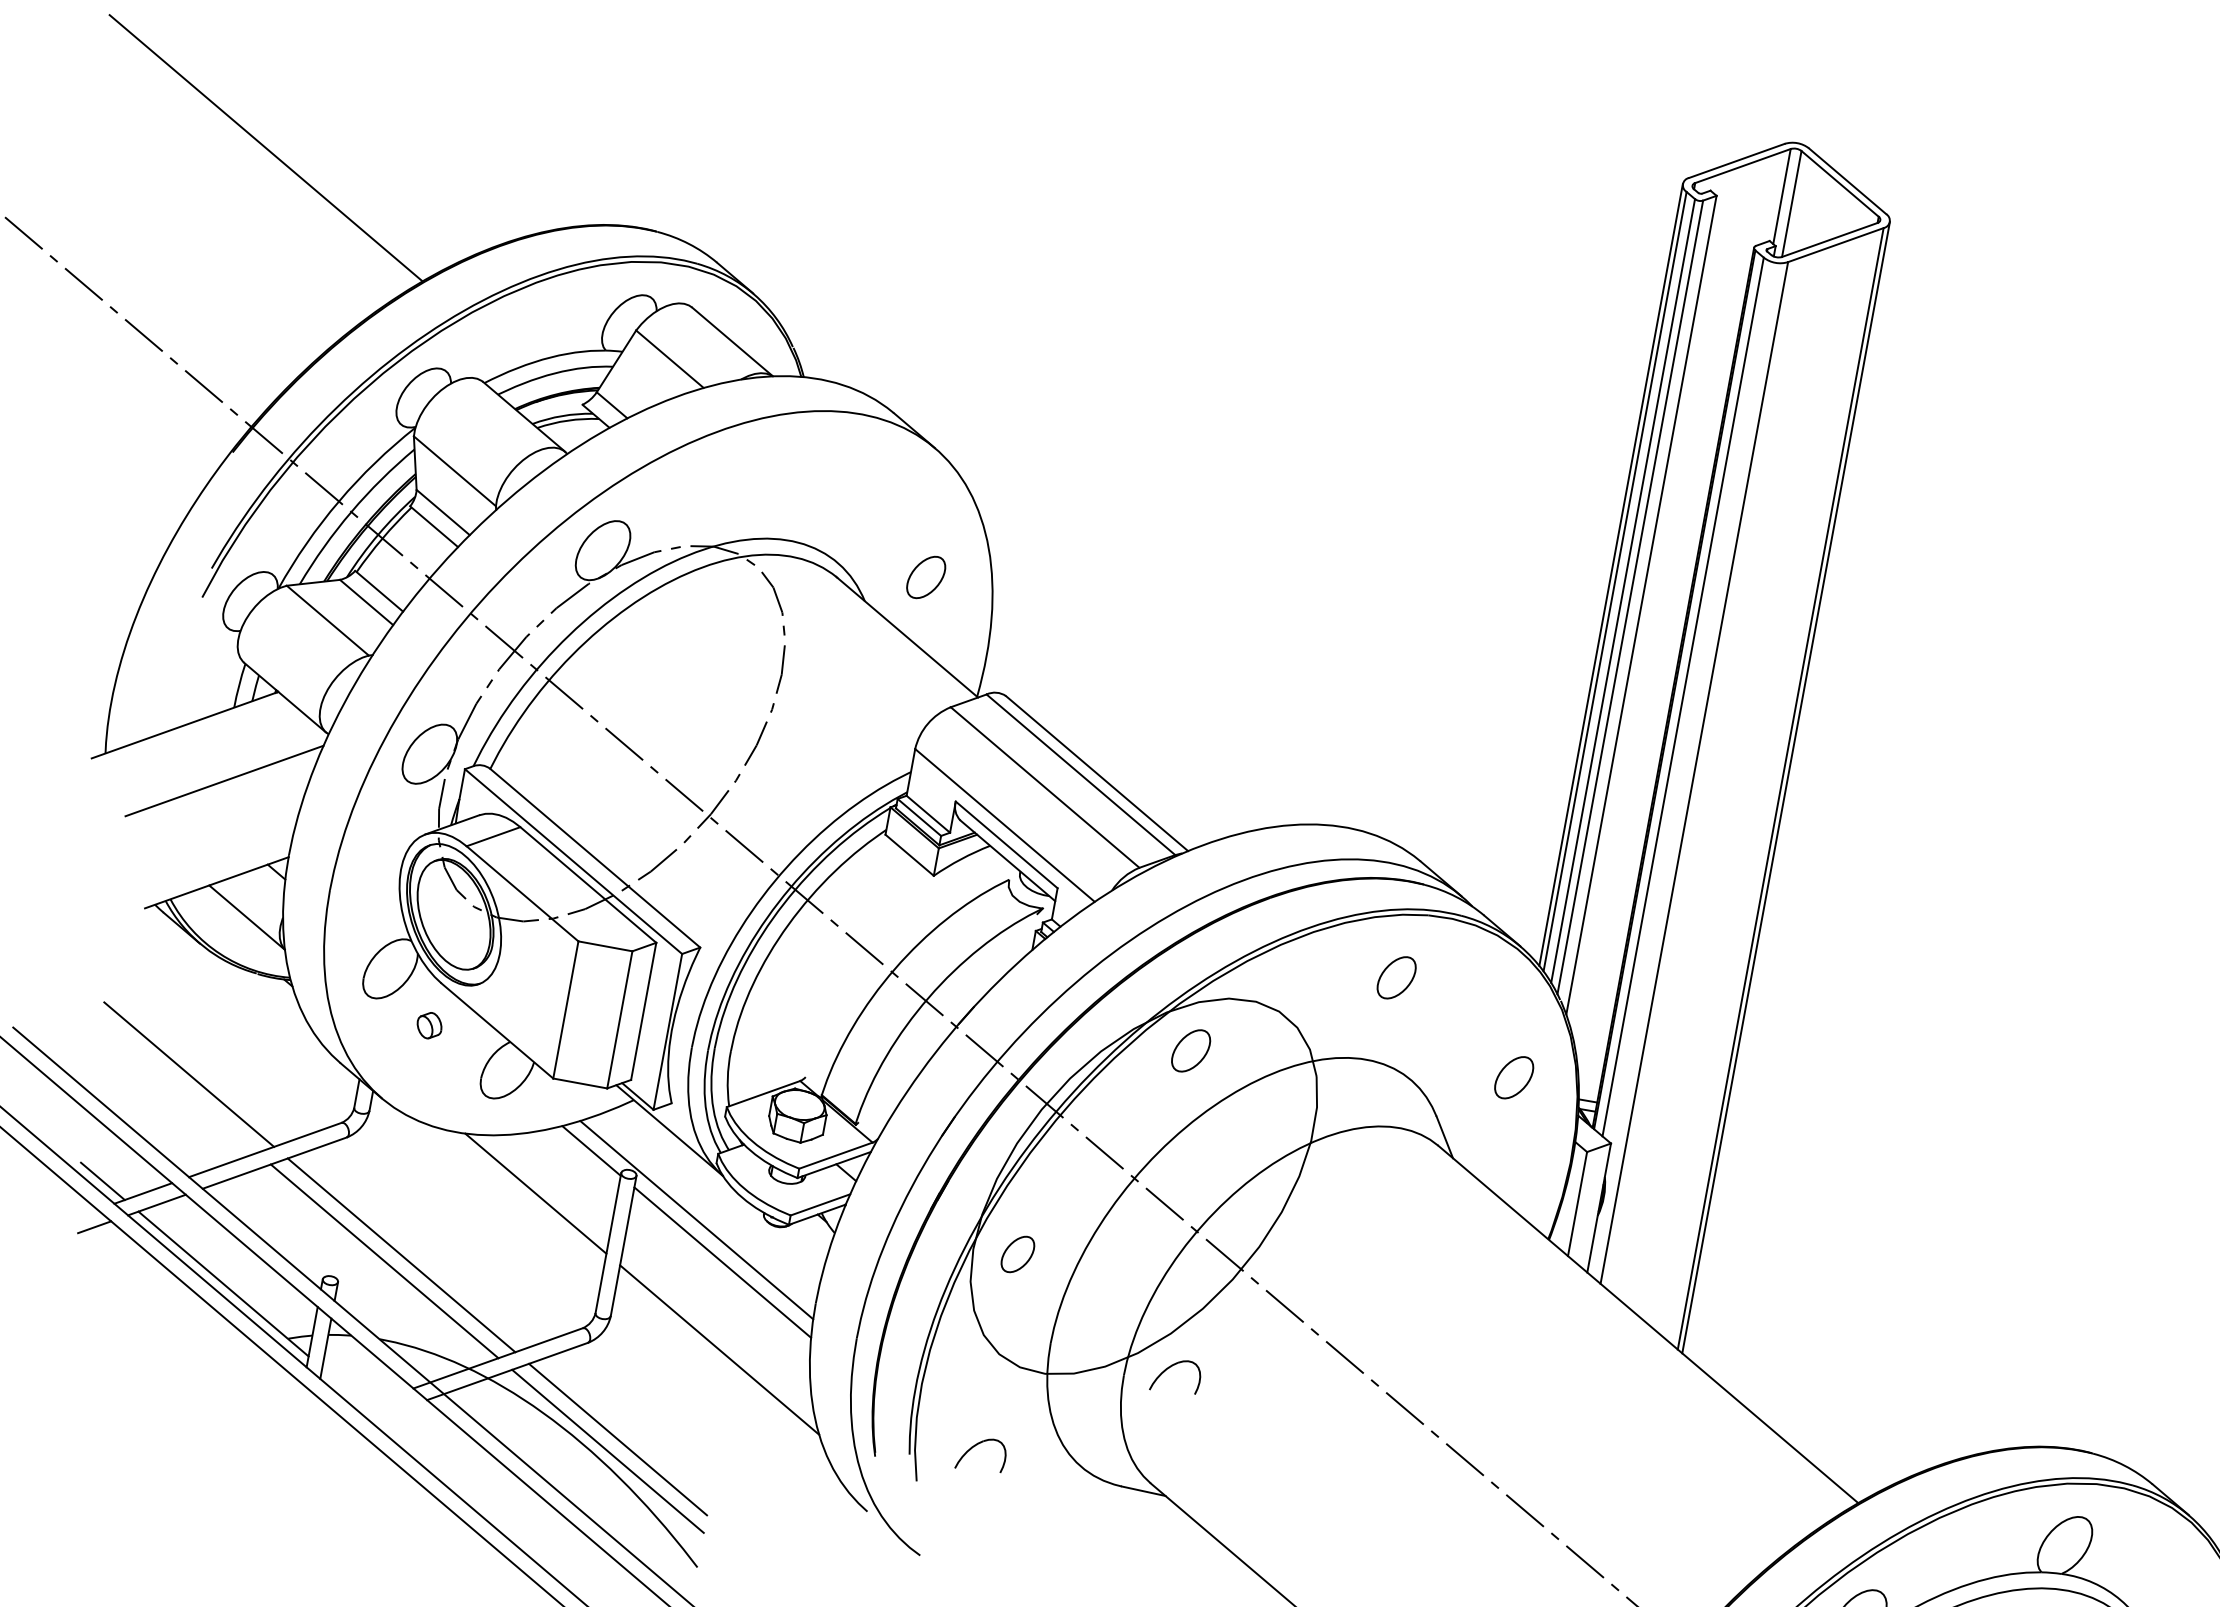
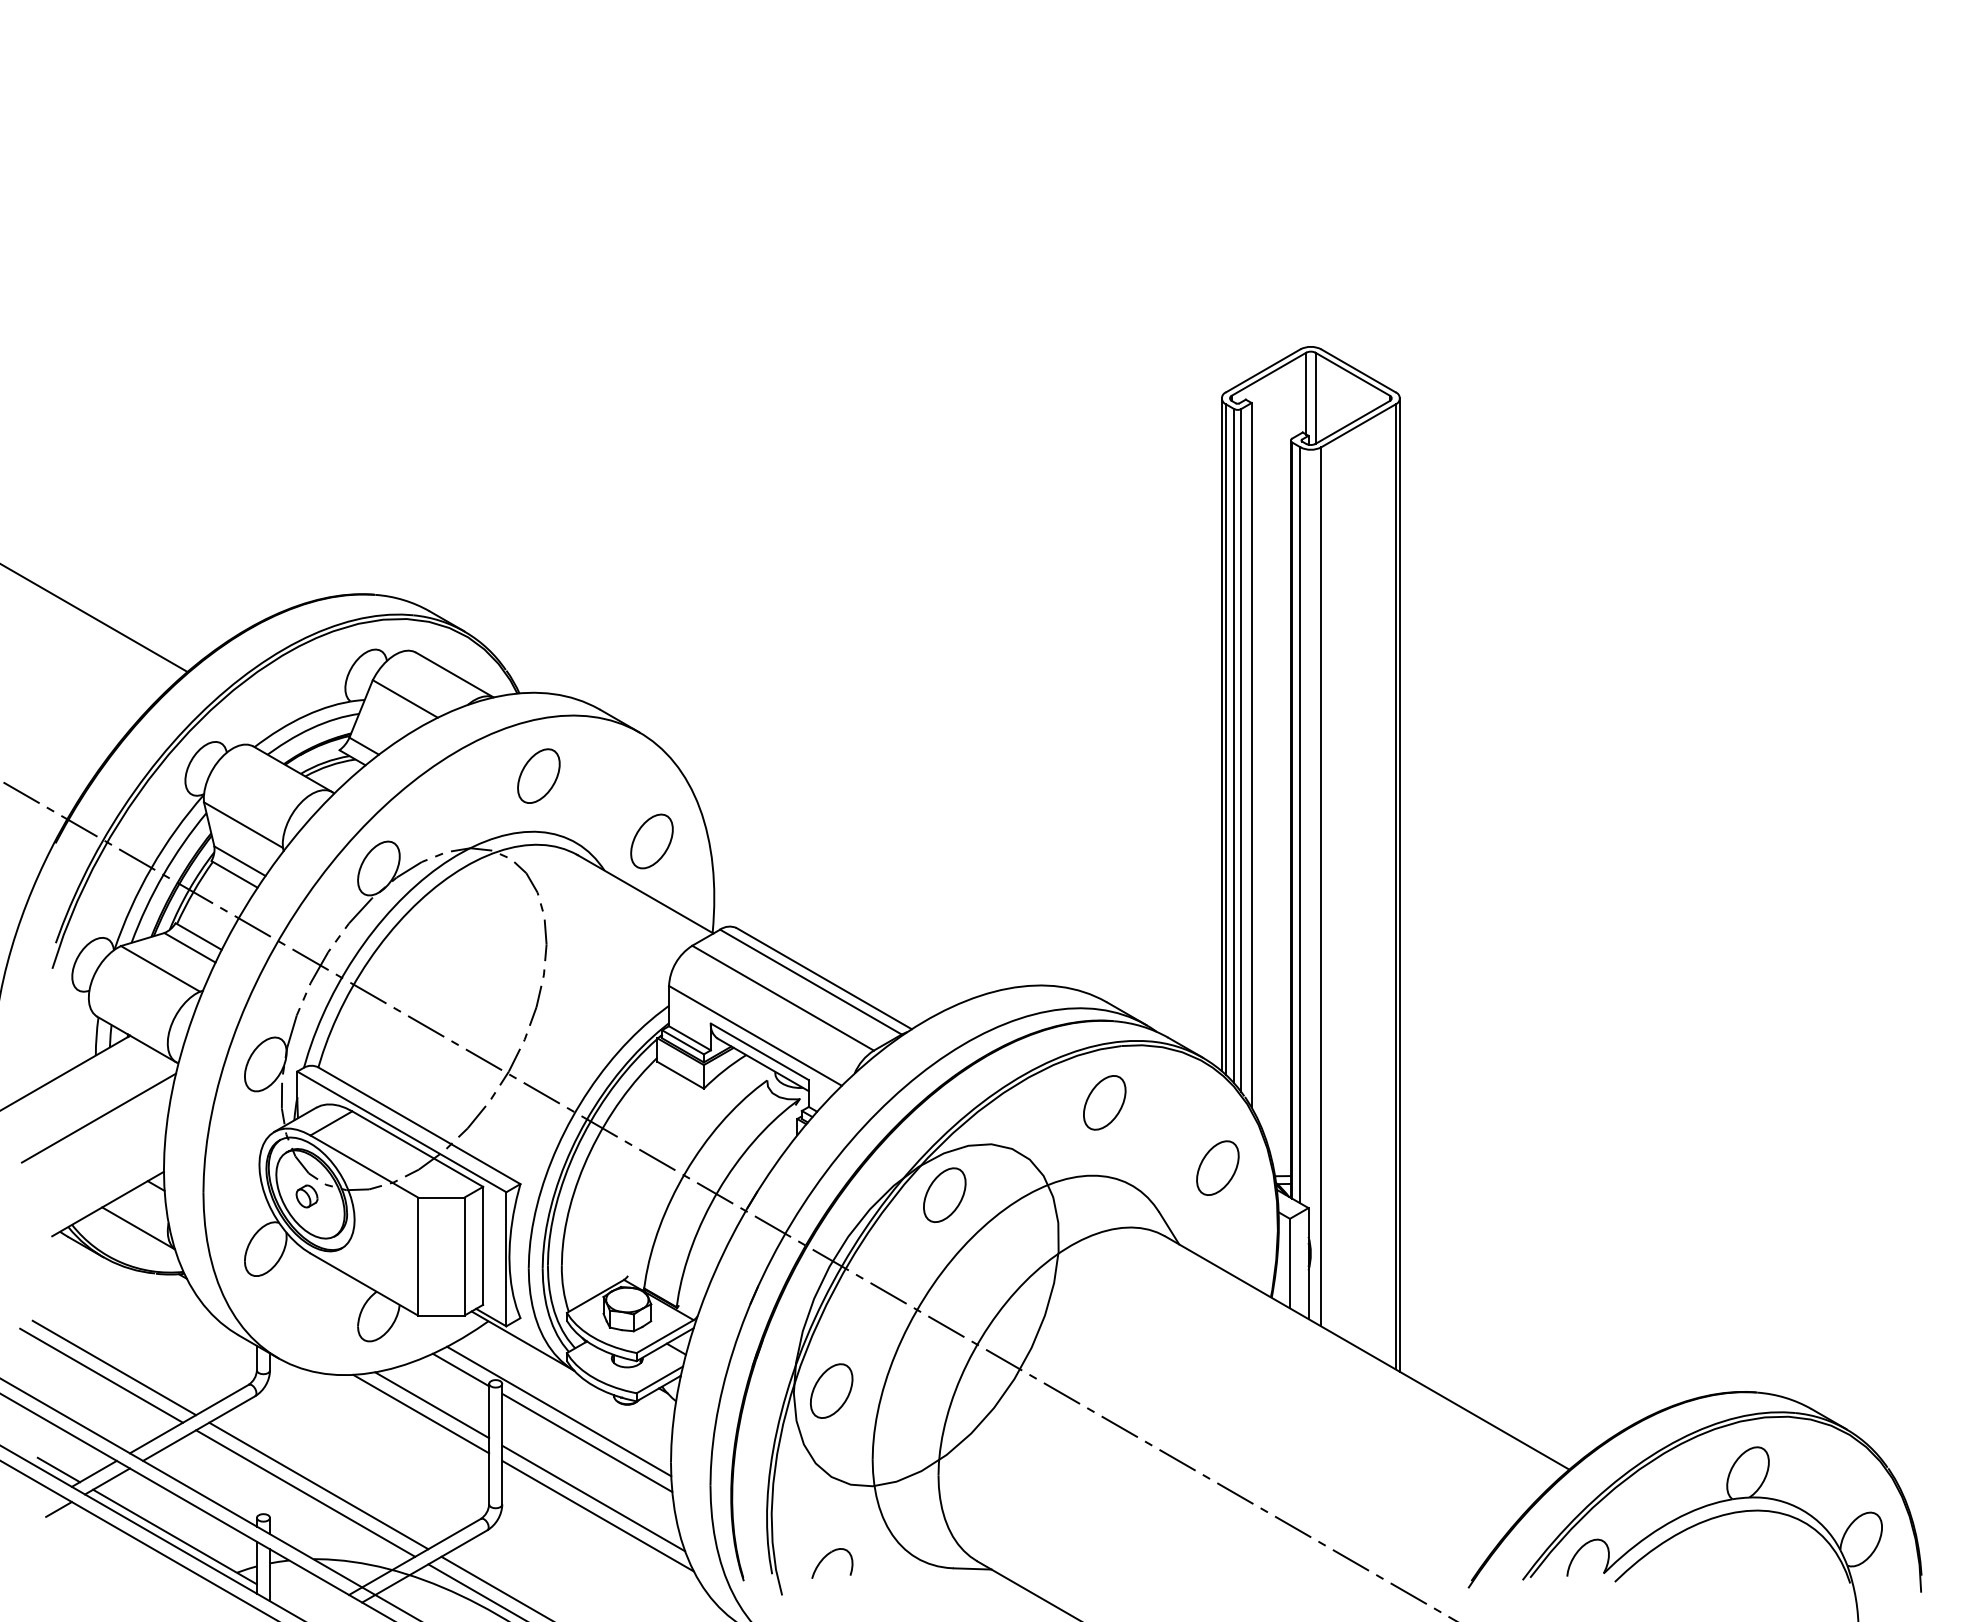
part: (808, 476) -> (538, 775), added
part: (925, 577) -> (651, 841), size x1.43
part: (1396, 977) -> (1104, 1102), size x1.43
part: (428, 1025) -> (306, 1196), moved
part: (1190, 1050) -> (944, 1194), size x1.43
part: (1513, 1076) -> (1217, 1167), size x1.43
line: (172, 1080) -> (101, 1375), added
line: (550, 1186) -> (432, 1405), added
part: (1017, 1253) -> (831, 1390), size x1.67
line: (718, 1328) -> (593, 1498), added
part: (1173, 1366) -> (978, 1460), removed

